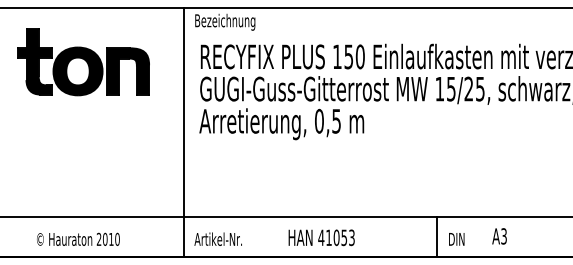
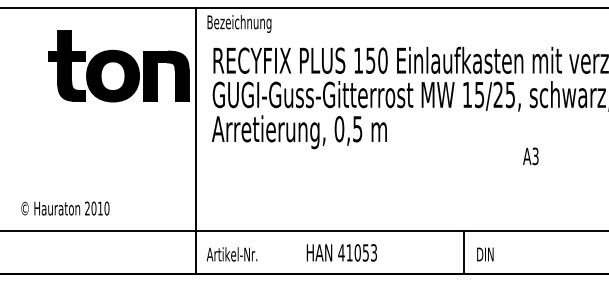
part: (83, 62) -> (118, 66), moved
text: (499, 236) -> (530, 156), moved
text: (78, 239) -> (65, 208), moved

